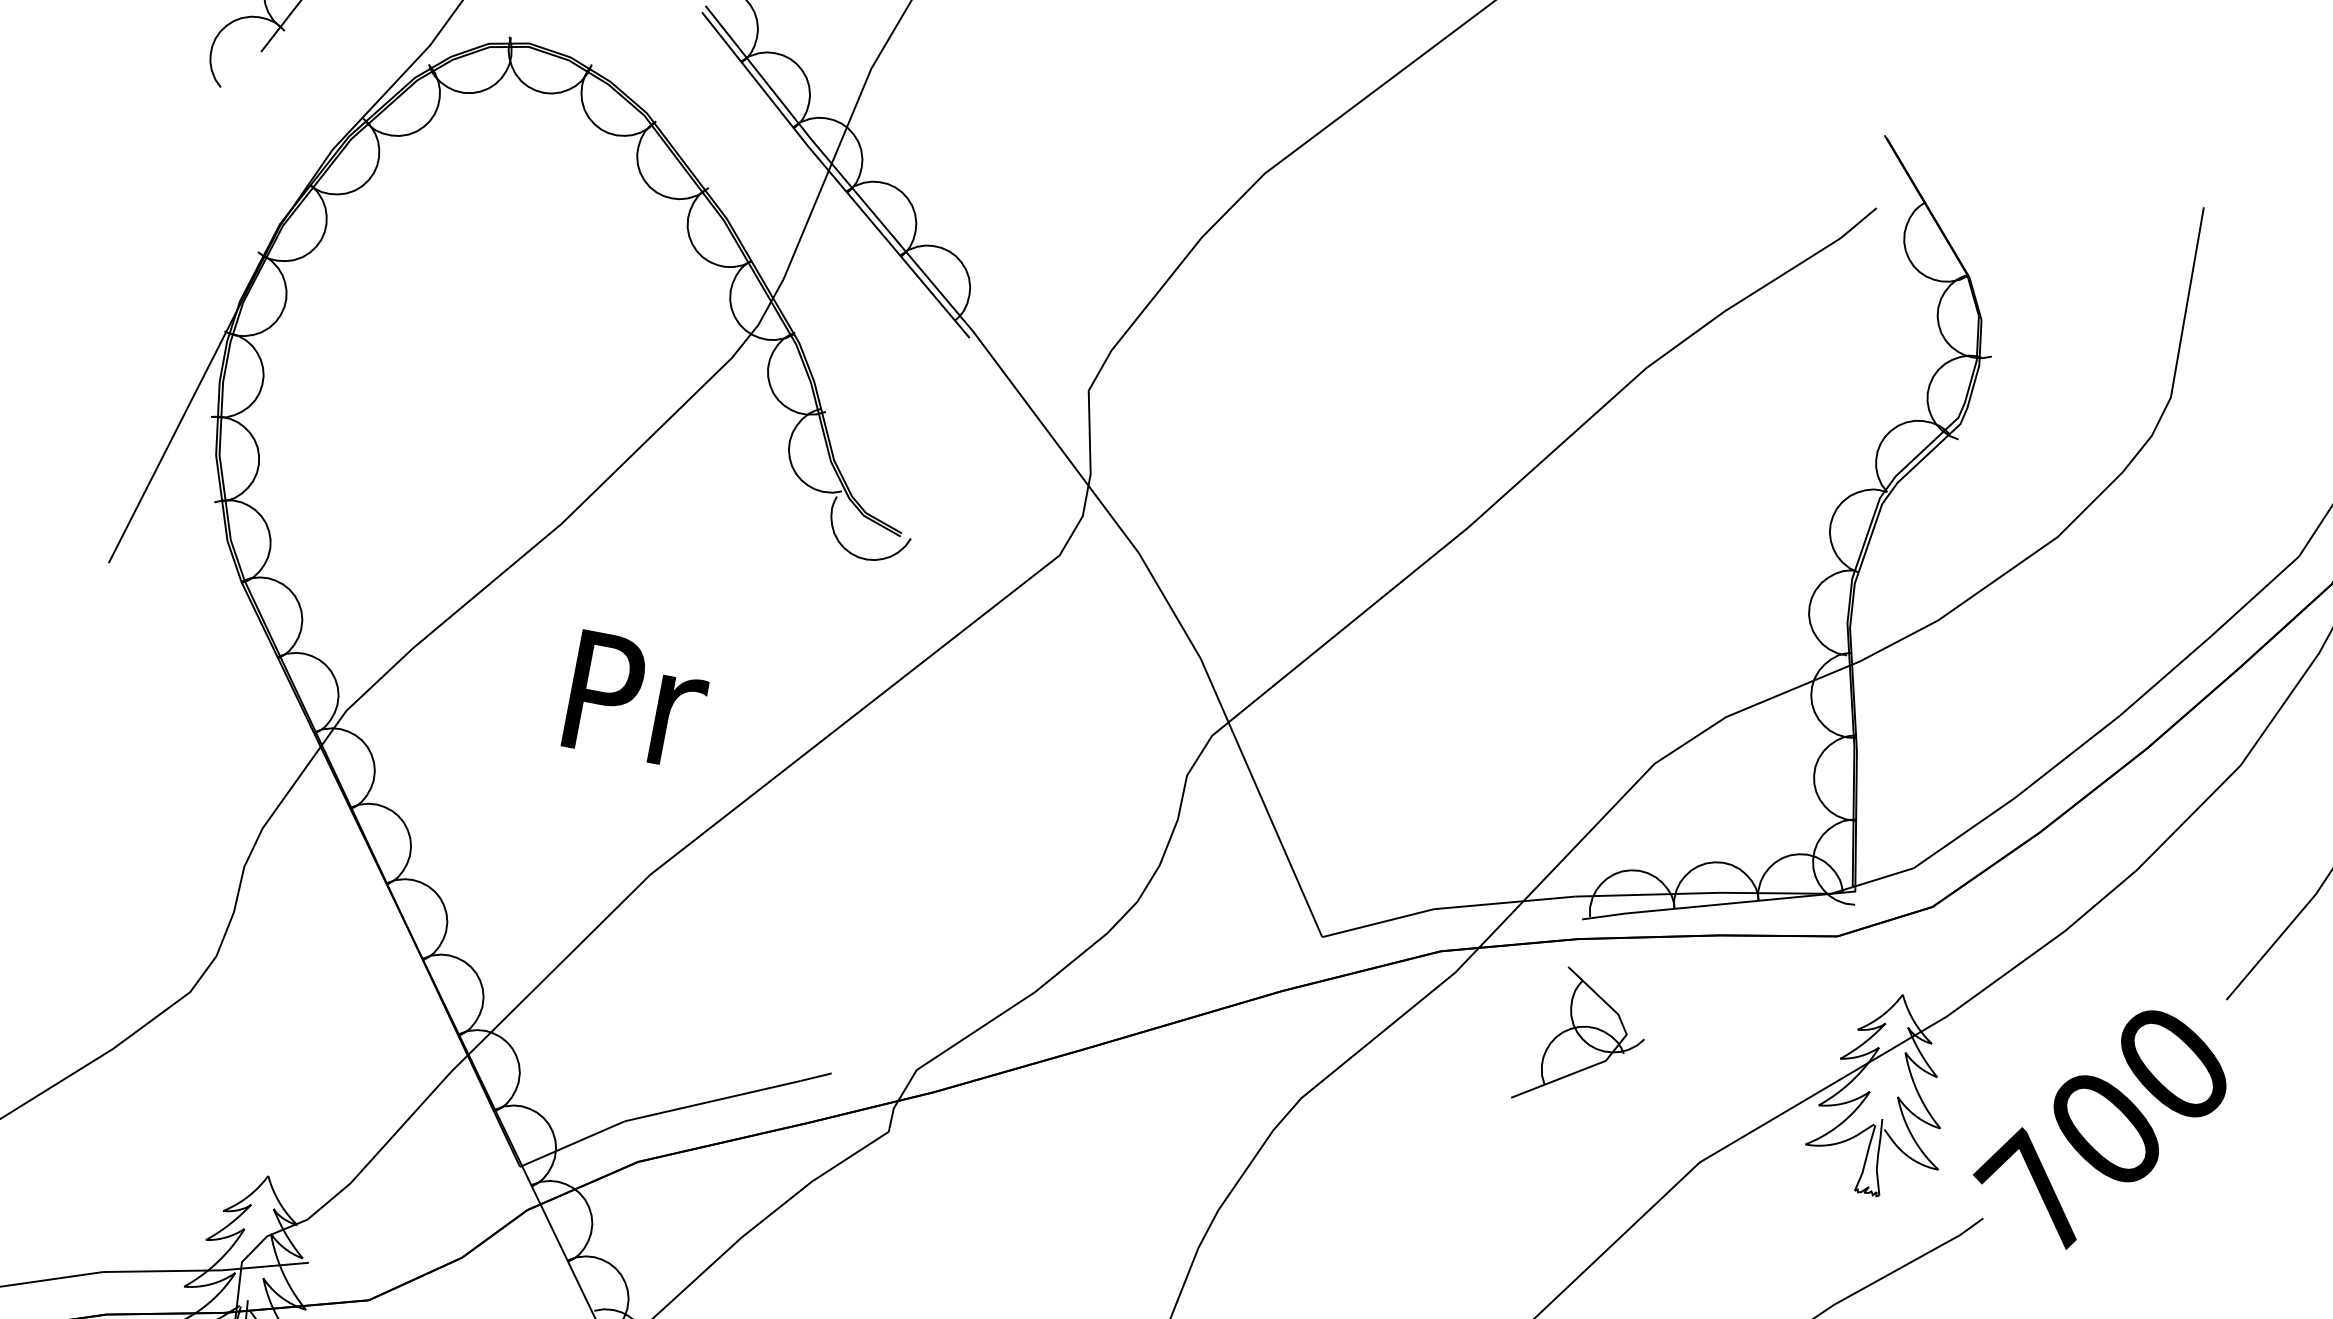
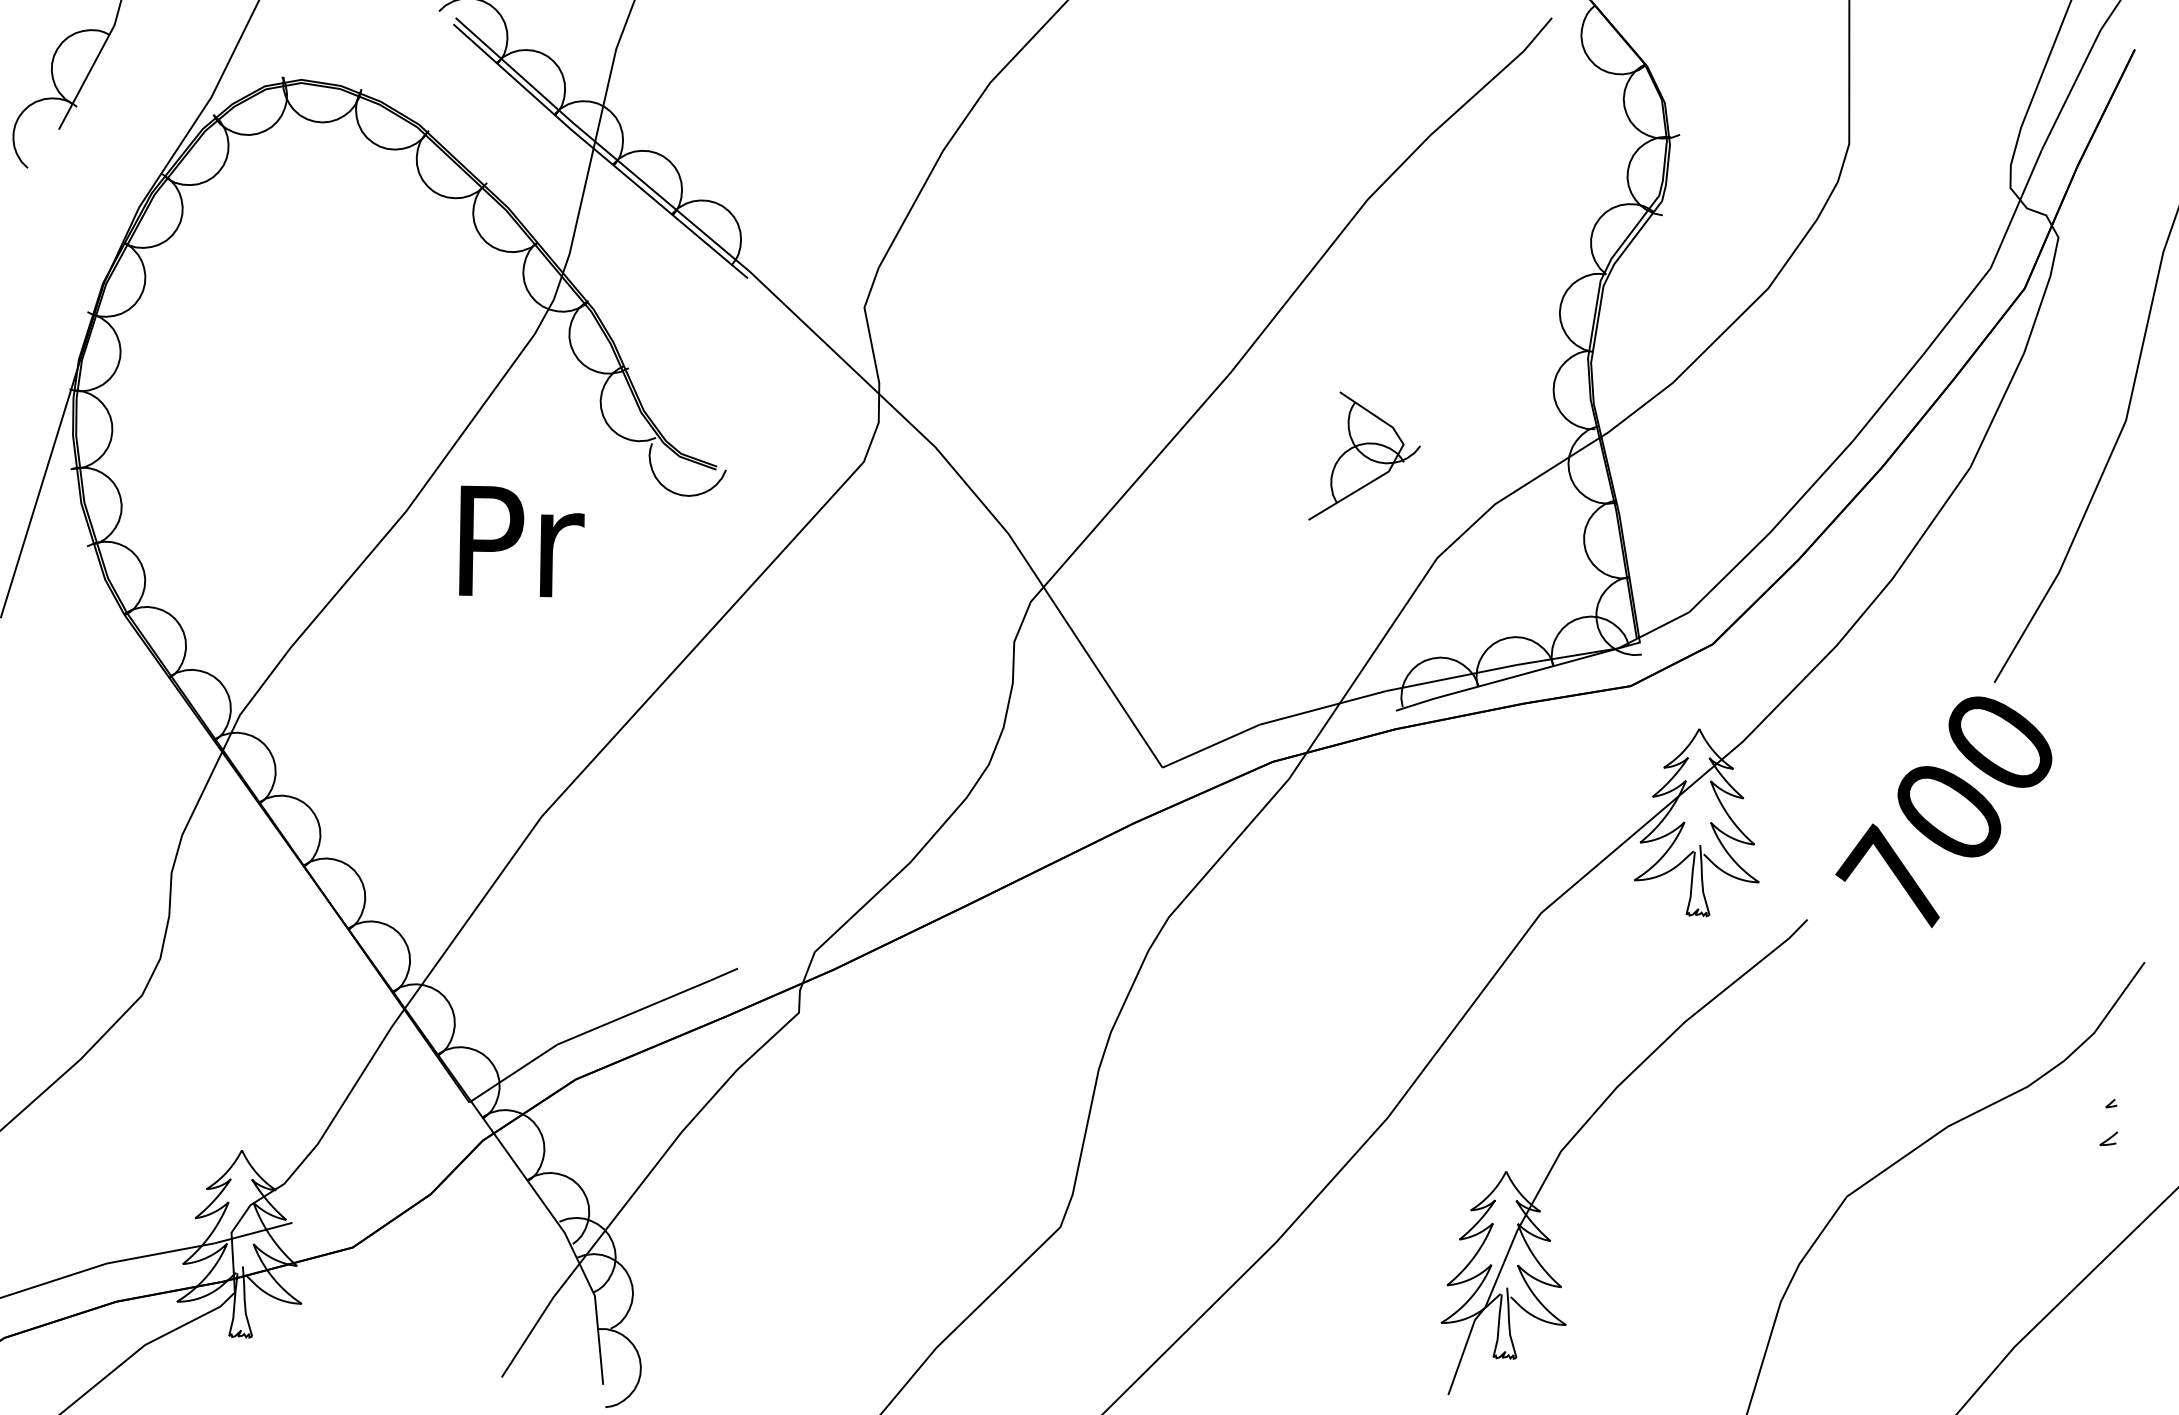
text: (637, 699) -> (521, 541), moved
part: (1582, 1039) -> (1364, 455), moved
text: (2099, 1128) -> (1943, 812), moved

